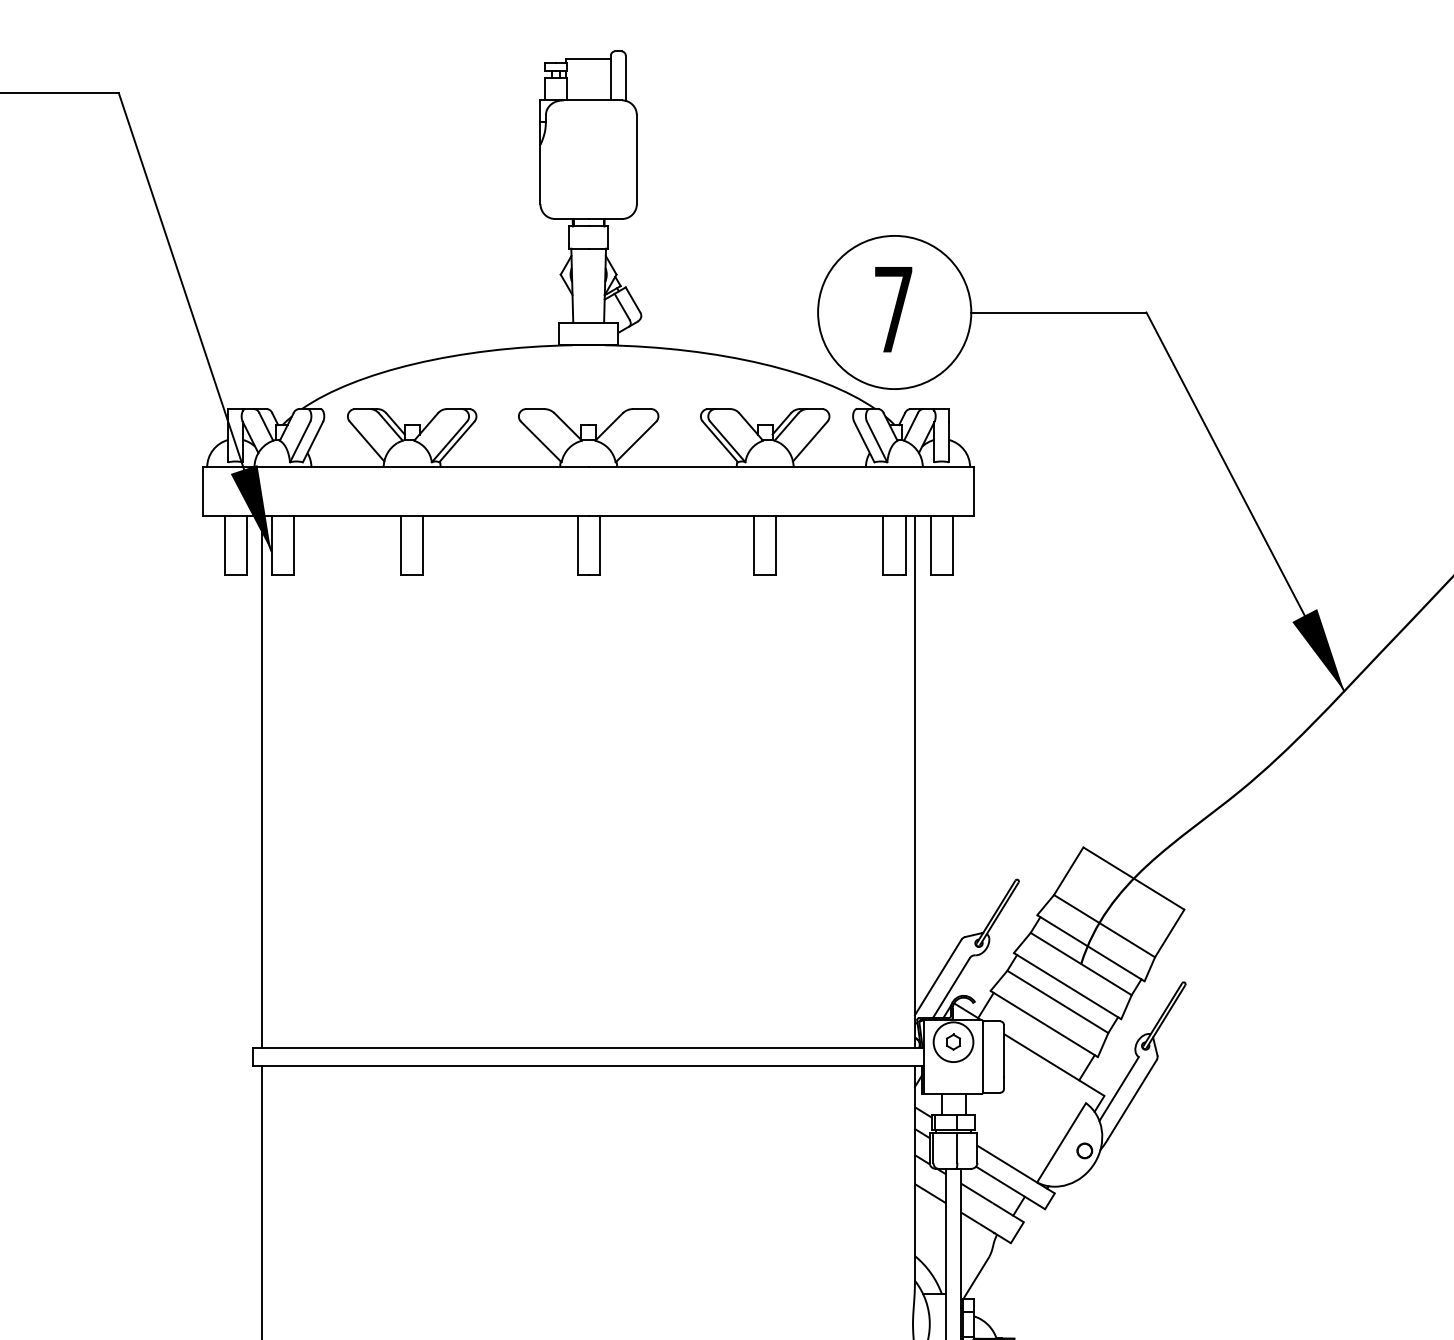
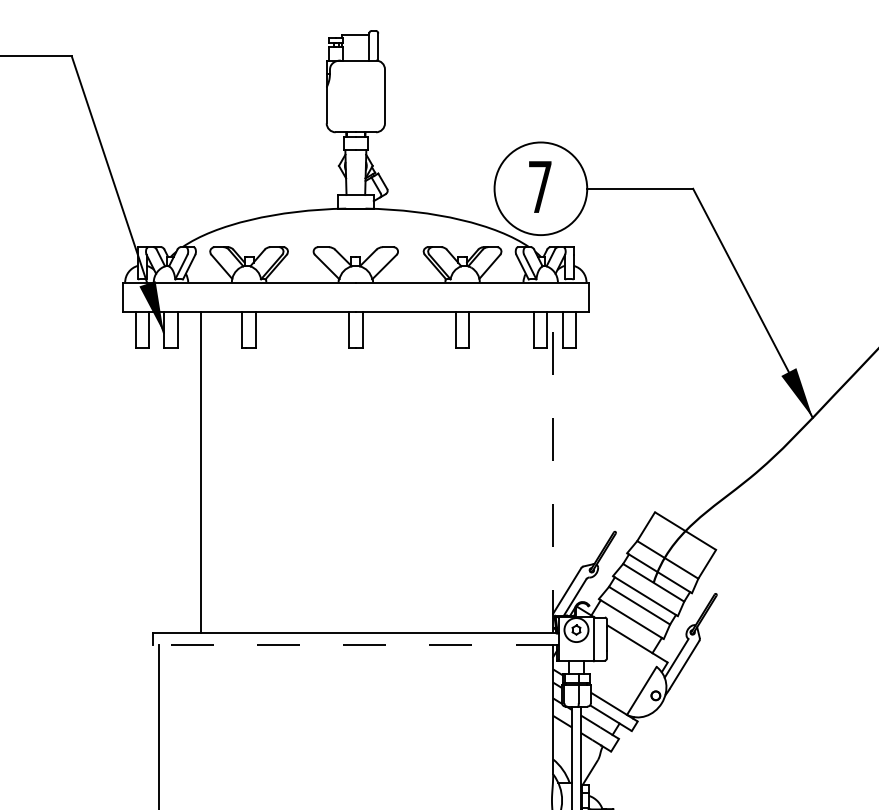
line: (262, 781) -> (200, 472), moved
line: (915, 781) -> (553, 472), solid -> dashed
line: (588, 1066) -> (355, 644), solid -> dashed

